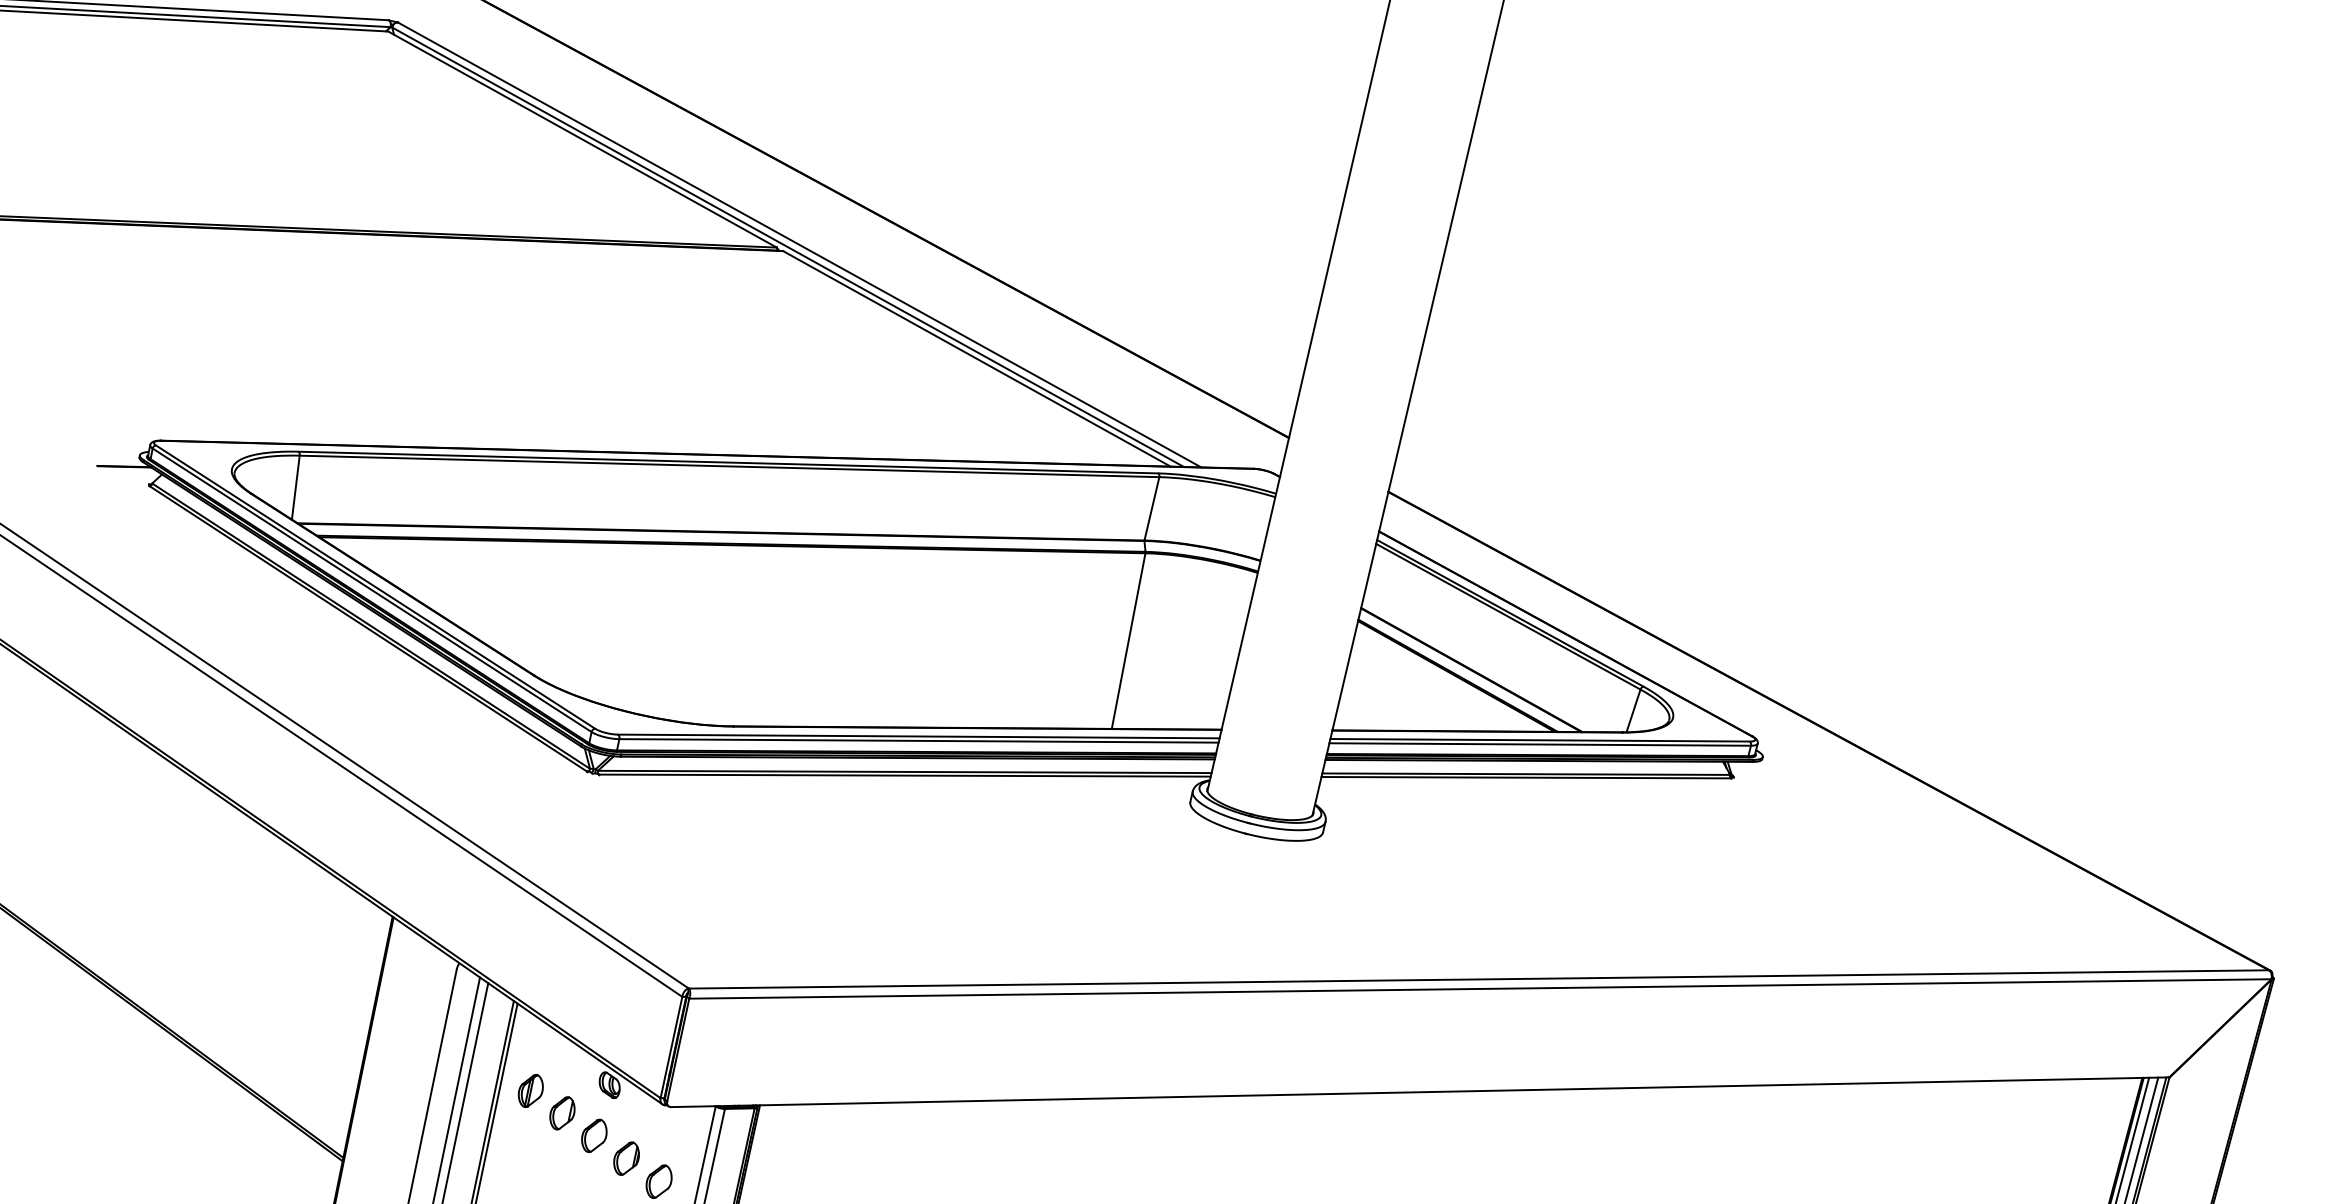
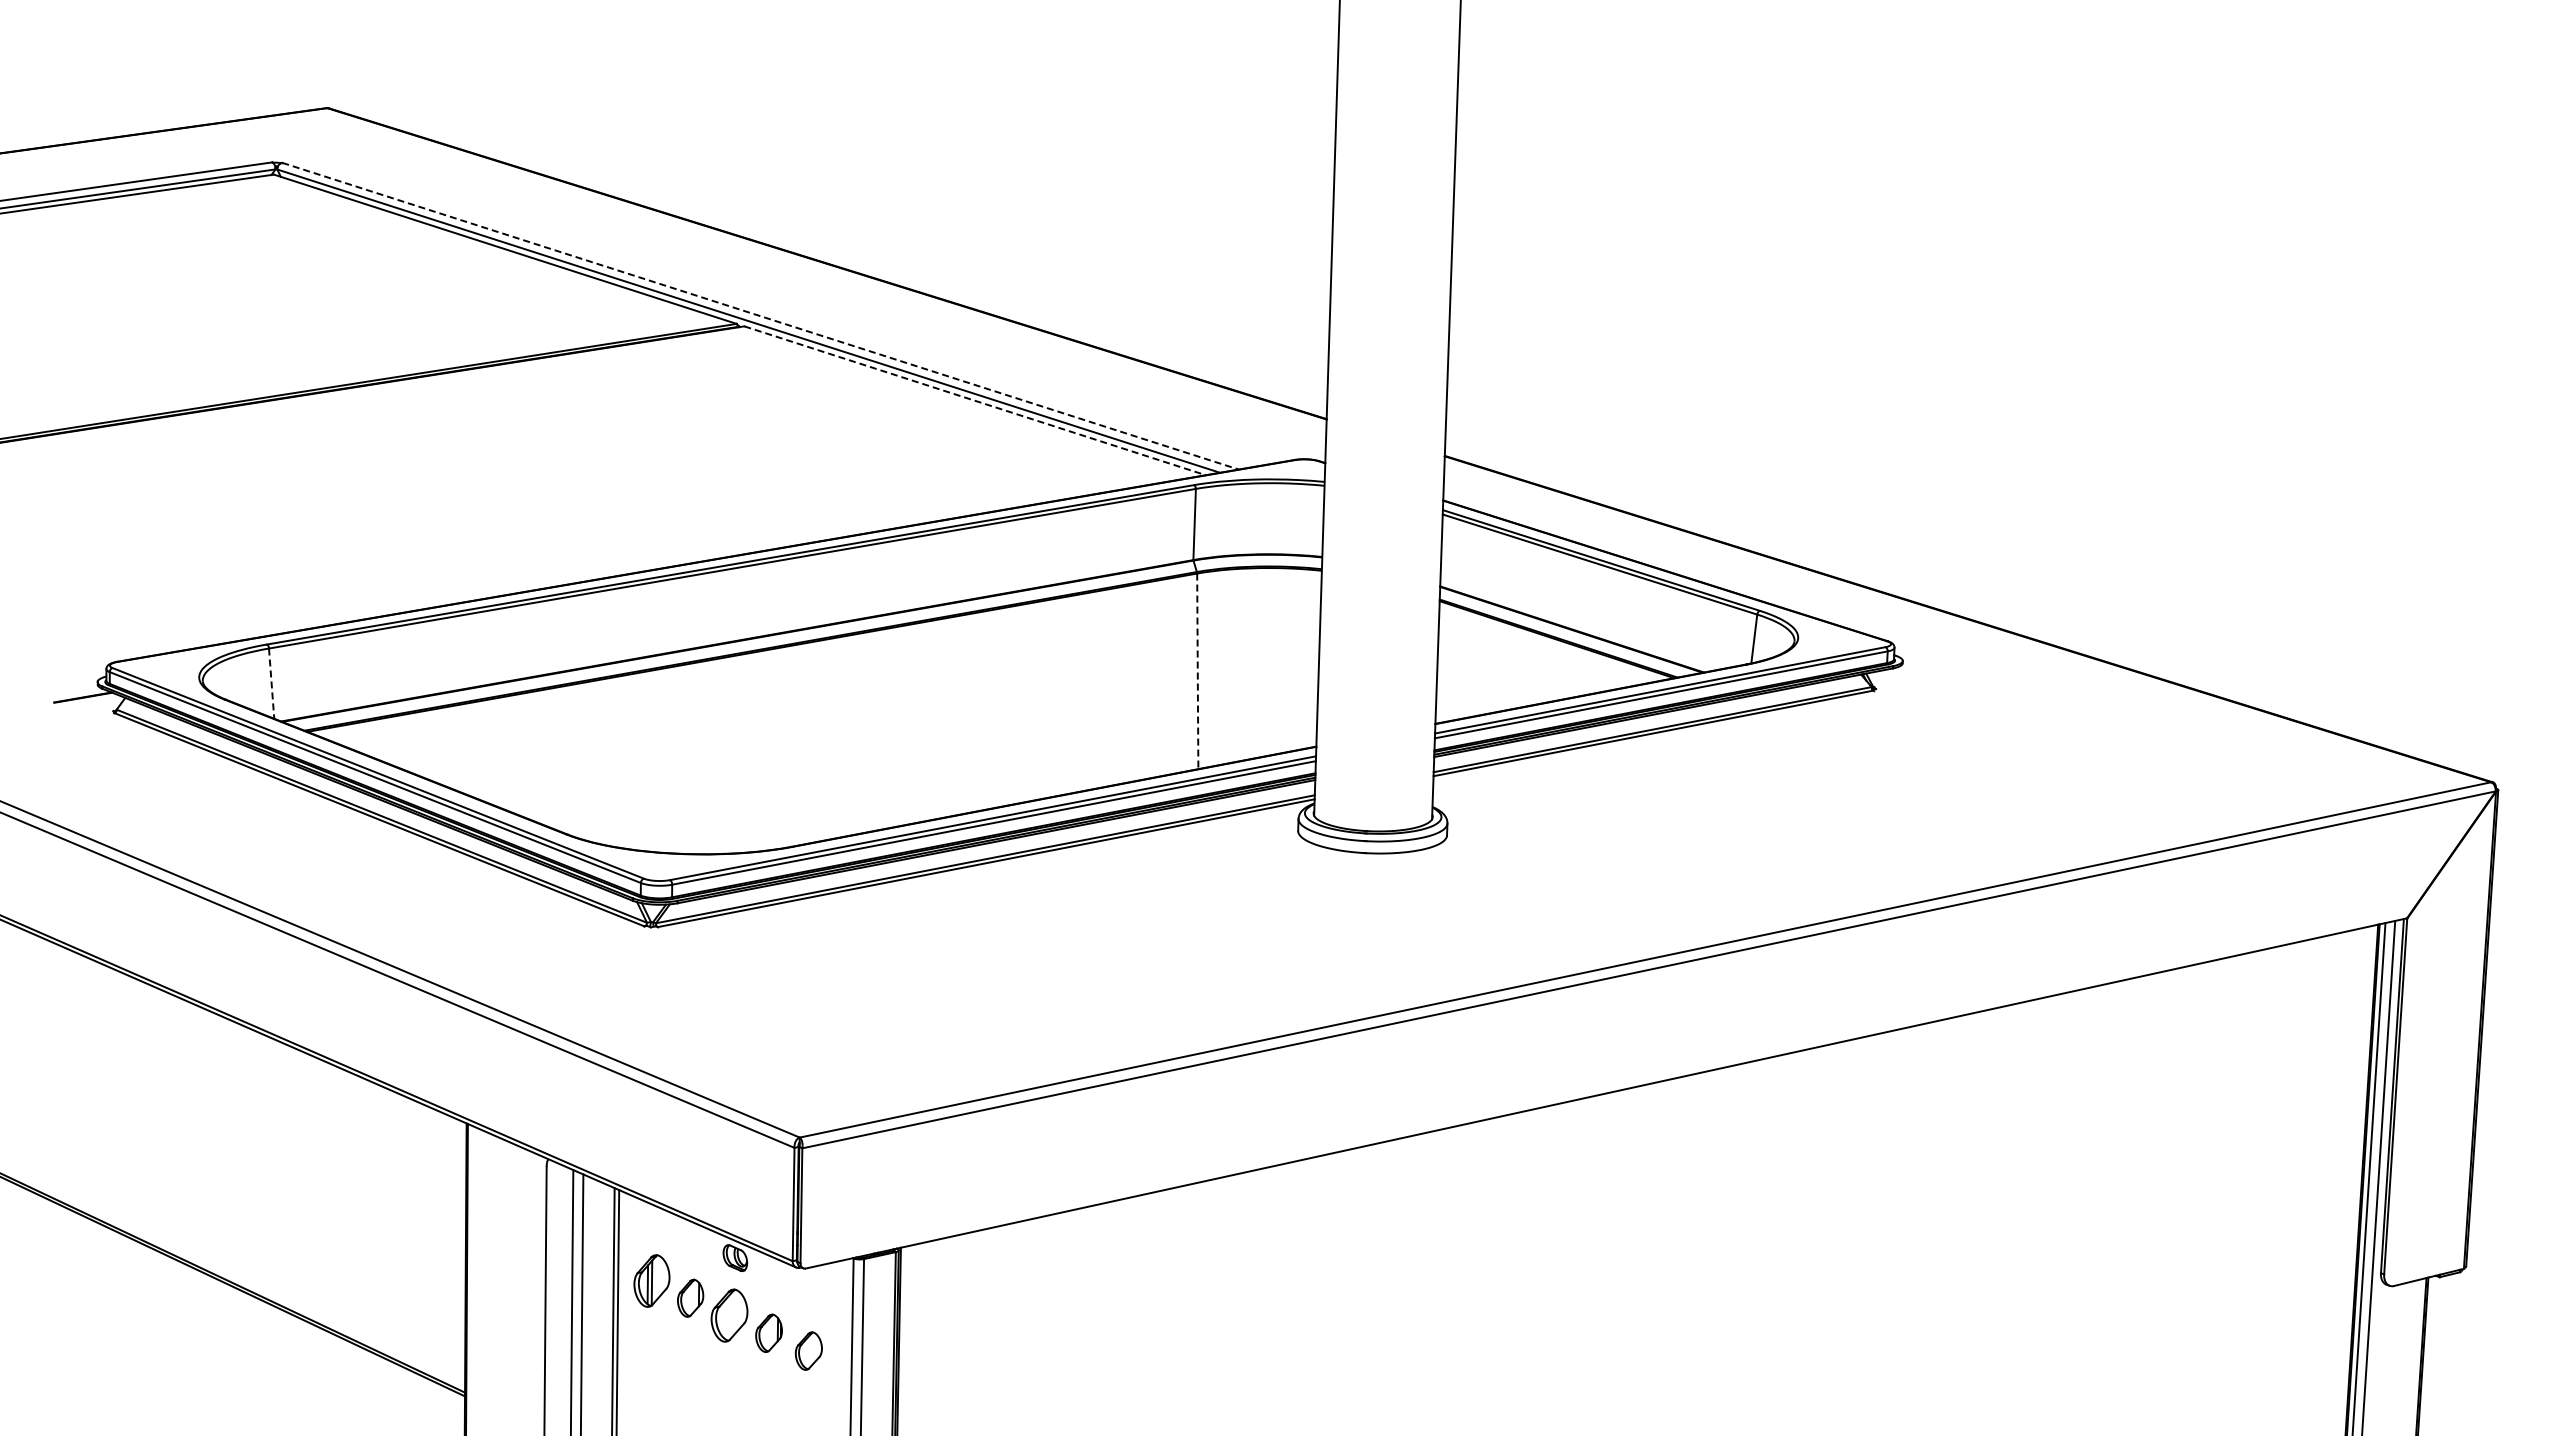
line: (800, 245) -> (761, 316), solid -> dashed
line: (977, 358) -> (975, 400), solid -> dashed
line: (295, 488) -> (271, 684), solid -> dashed
line: (1128, 641) -> (1197, 671), solid -> dashed
part: (530, 1090) -> (651, 1280), size x1.4
part: (594, 1135) -> (729, 1315), size x1.4

